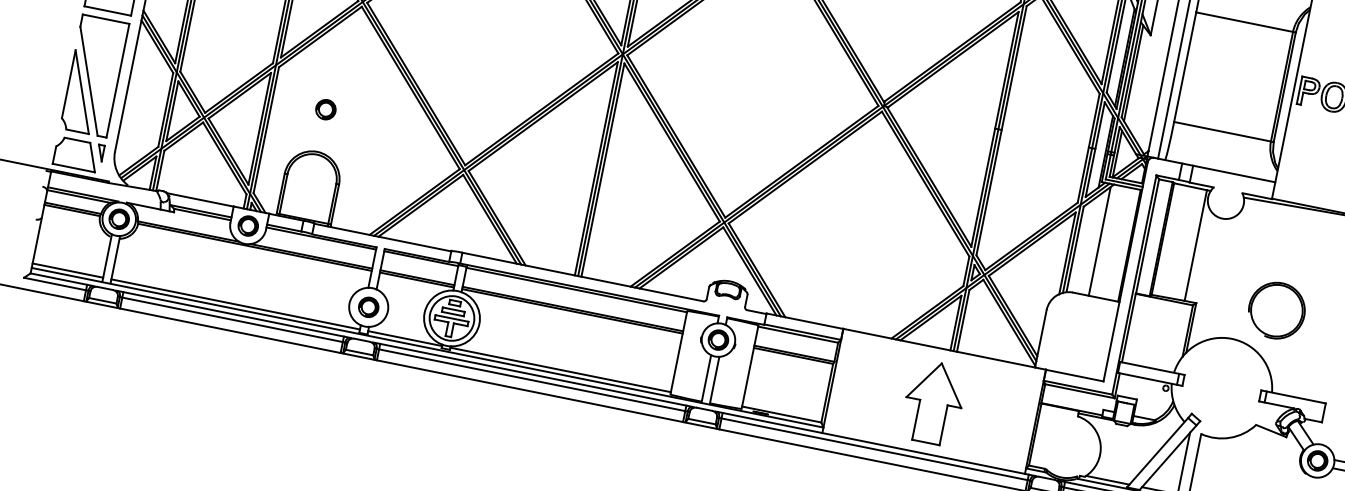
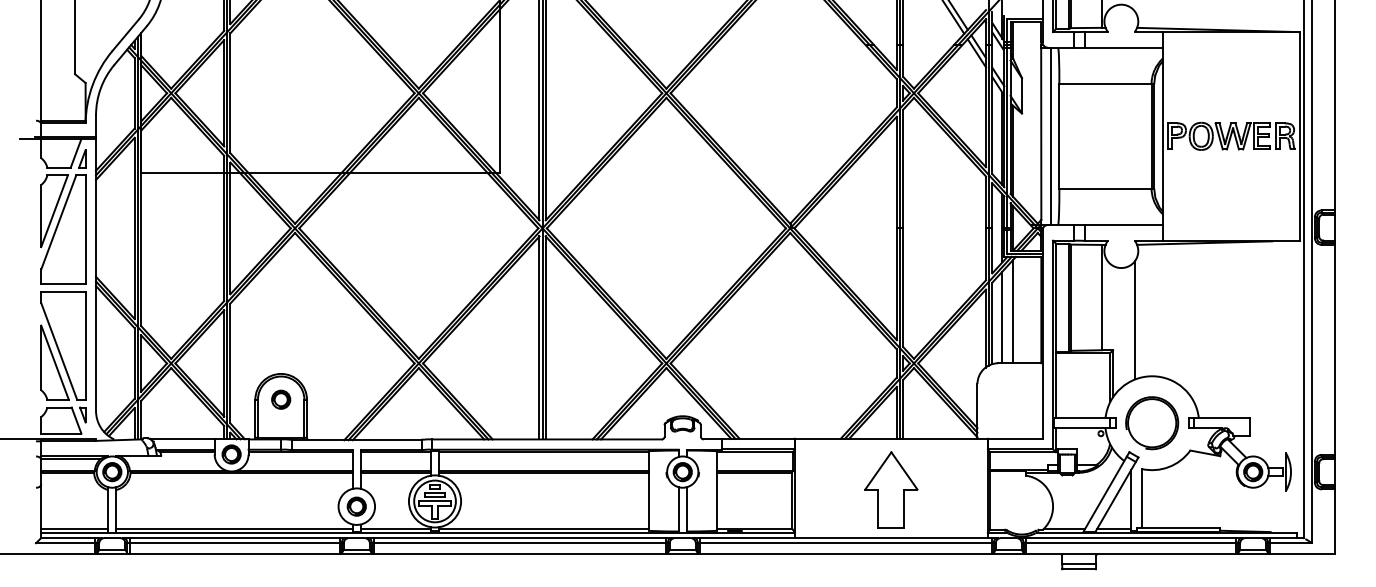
part: (326, 109) -> (281, 399), moved
line: (1087, 245) -> (1002, 317), added
line: (1226, 275) -> (1135, 319), added
part: (1277, 311) -> (1152, 423), moved

